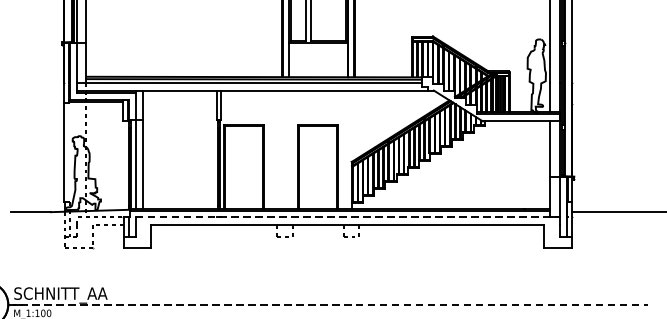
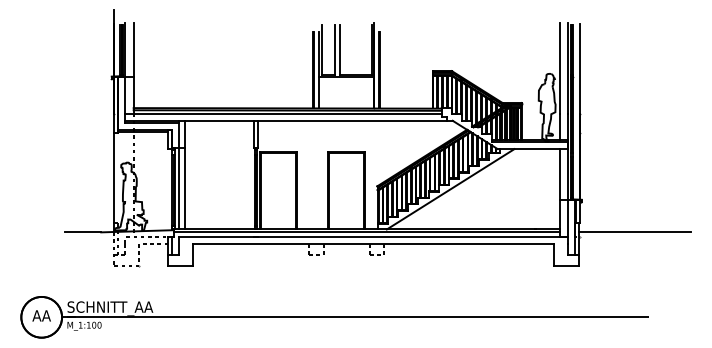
line: (431, 165) -> (450, 189), added
line: (347, 216) -> (373, 236), dashed -> solid
line: (329, 304) -> (356, 317), dashed -> solid

